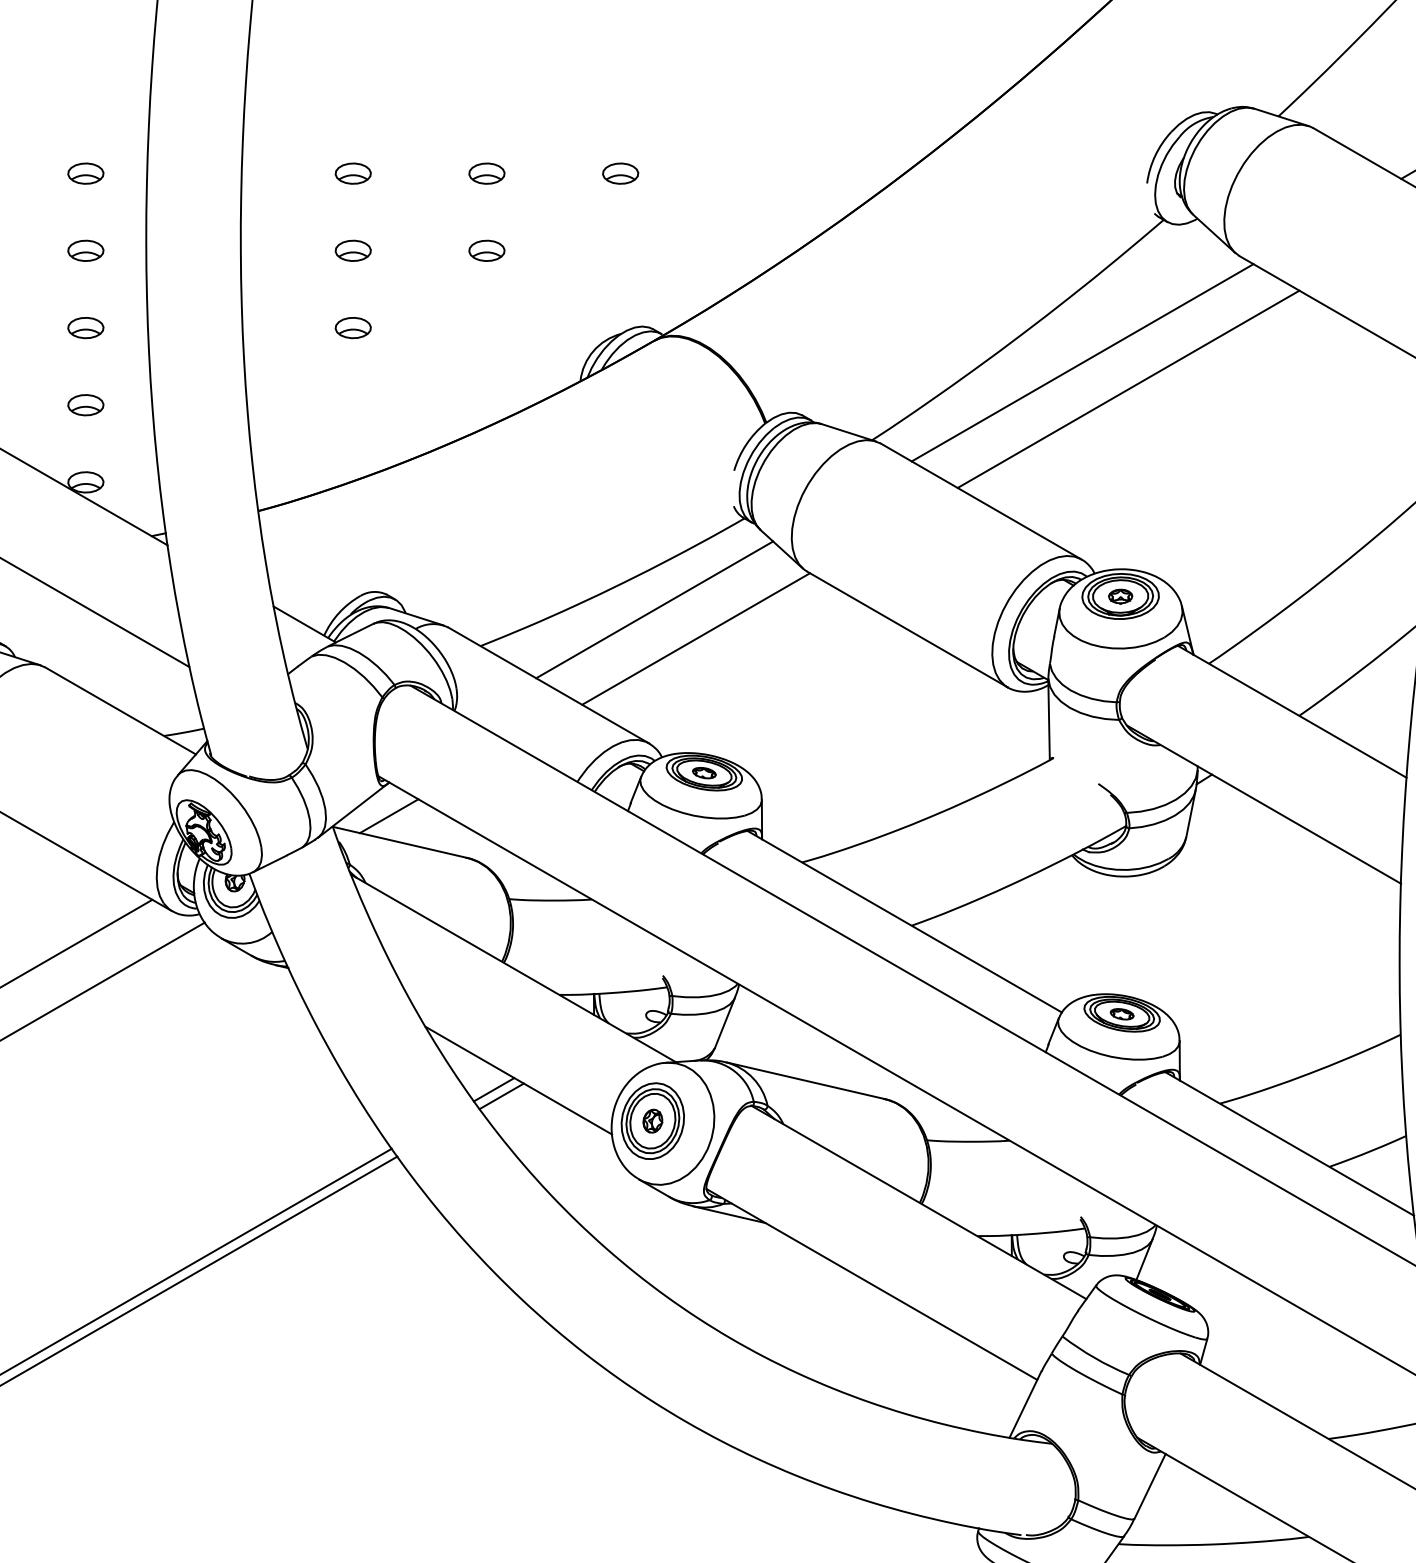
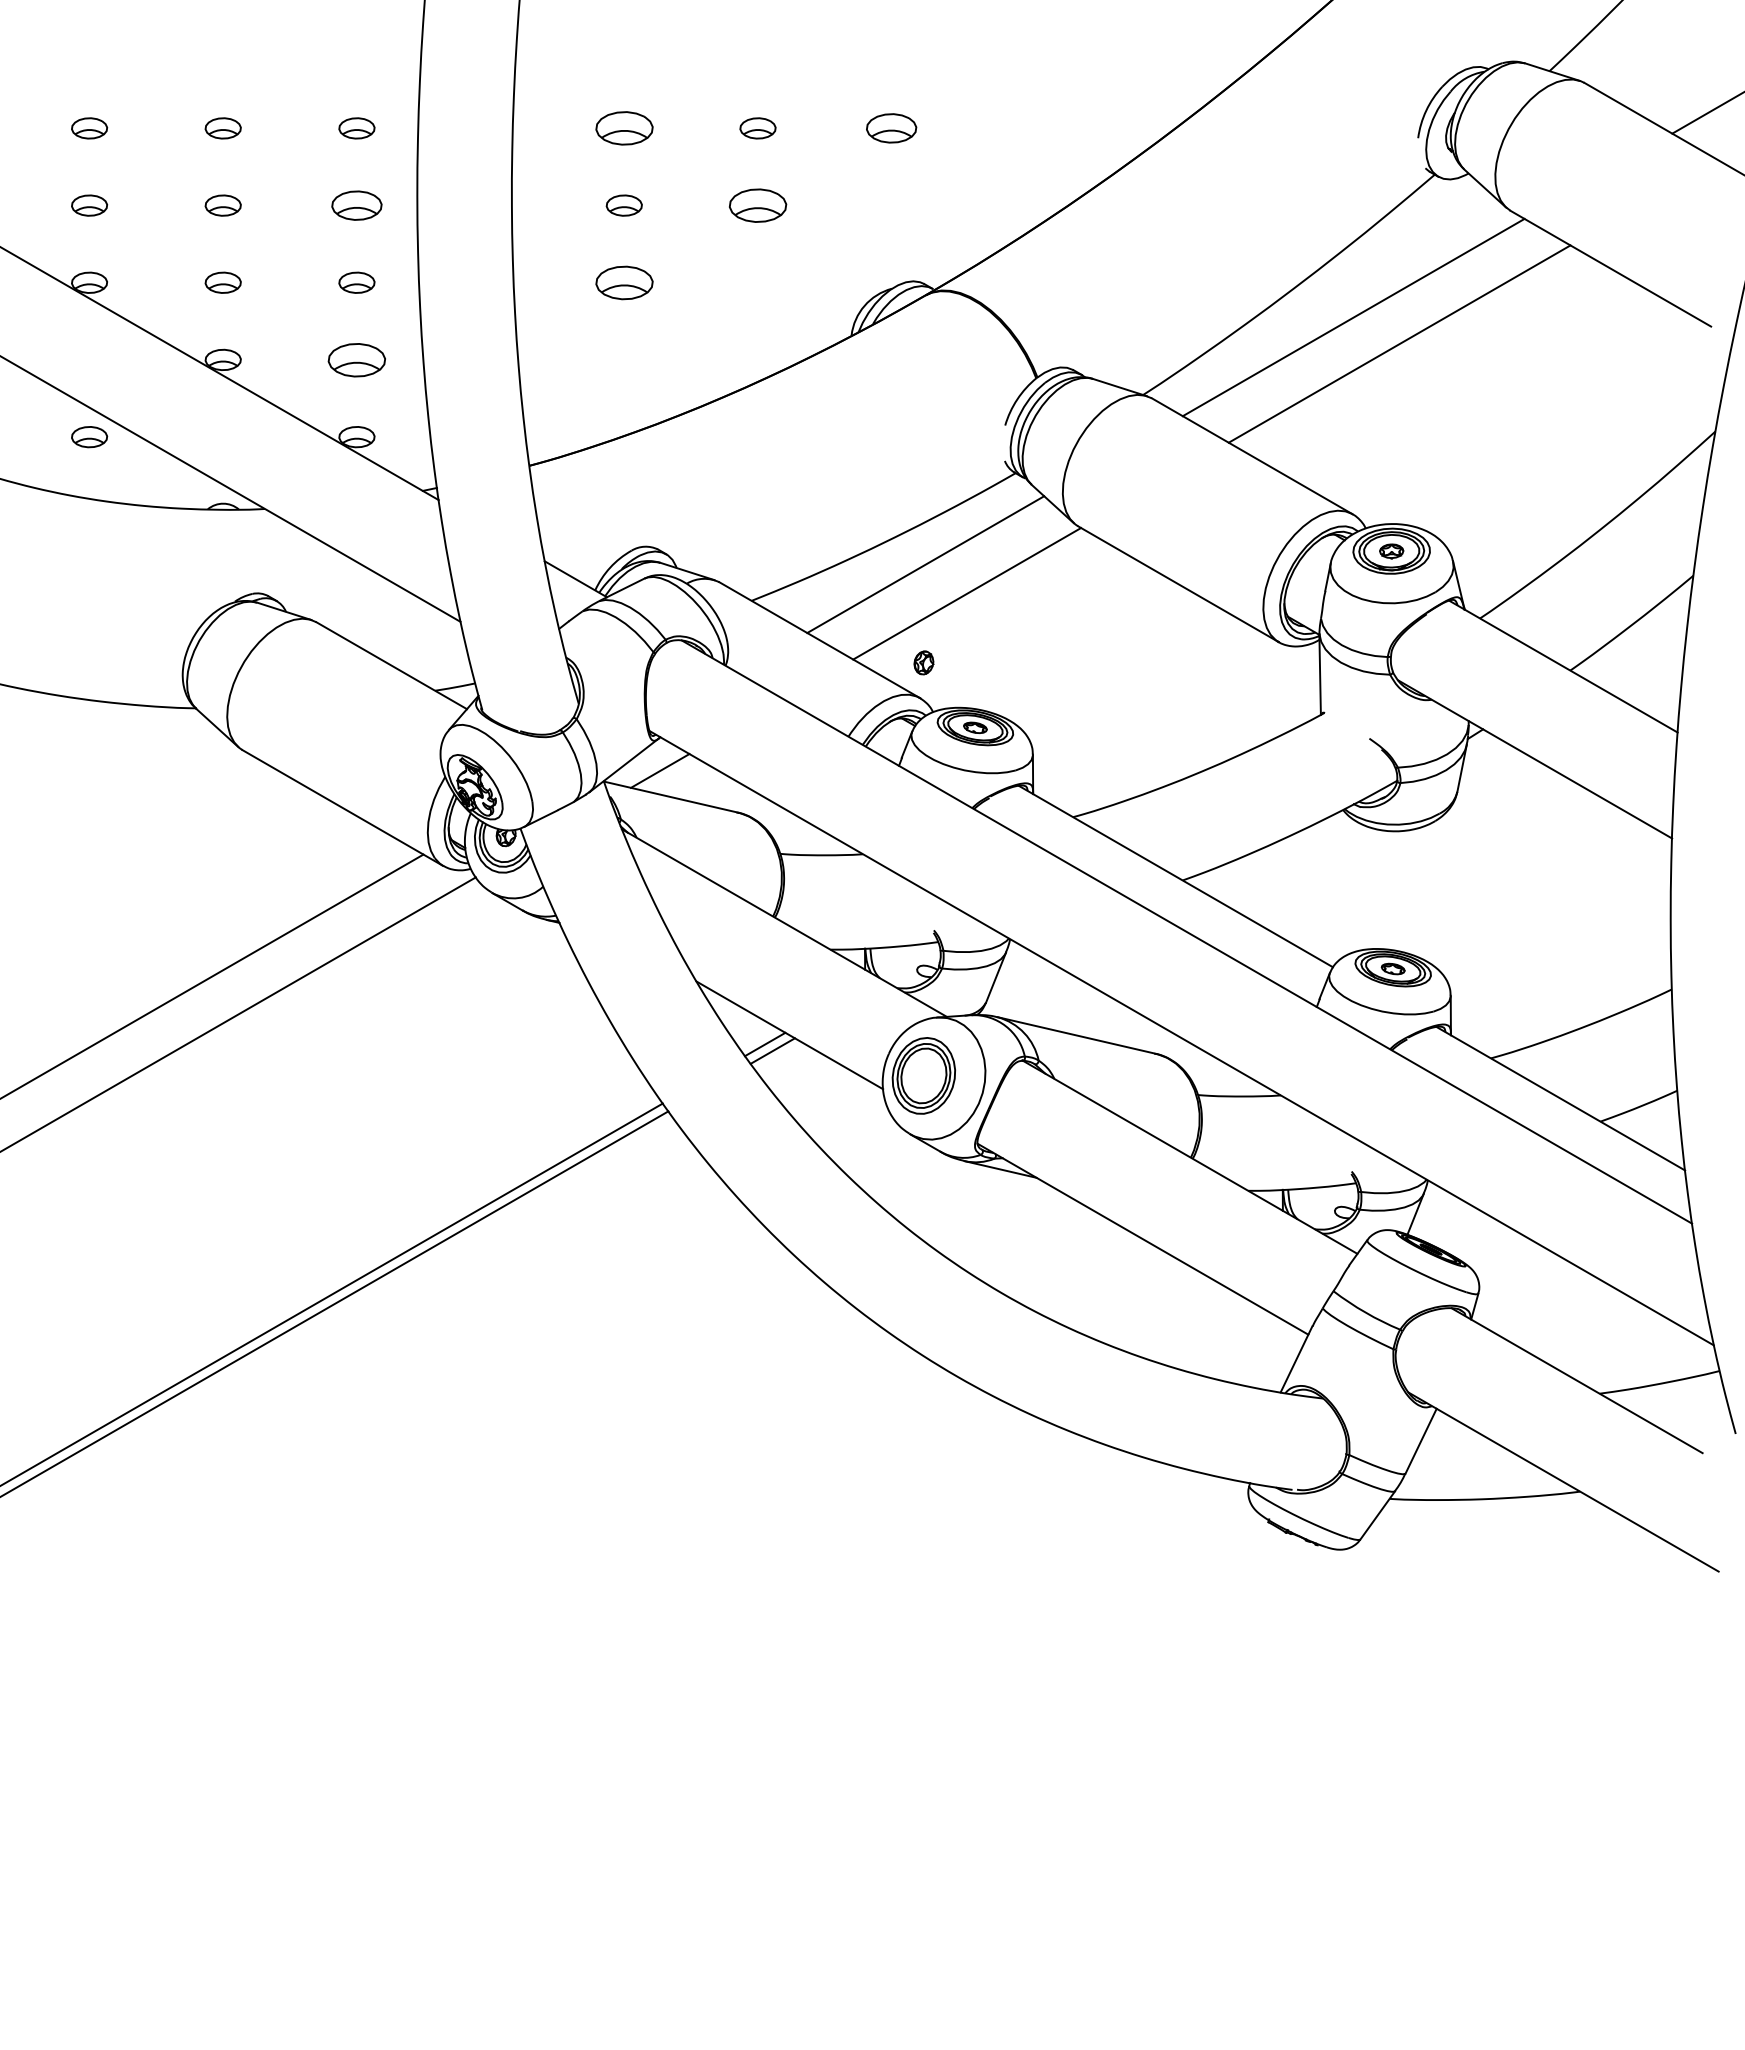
part: (352, 173) -> (623, 128), size x1.6
part: (620, 173) -> (891, 128), size x1.4
part: (85, 250) -> (356, 205), size x1.4
part: (486, 250) -> (757, 205), size x1.6
part: (352, 327) -> (623, 282), size x1.6
part: (85, 404) -> (356, 359), size x1.6
part: (652, 1120) -> (923, 662), moved

